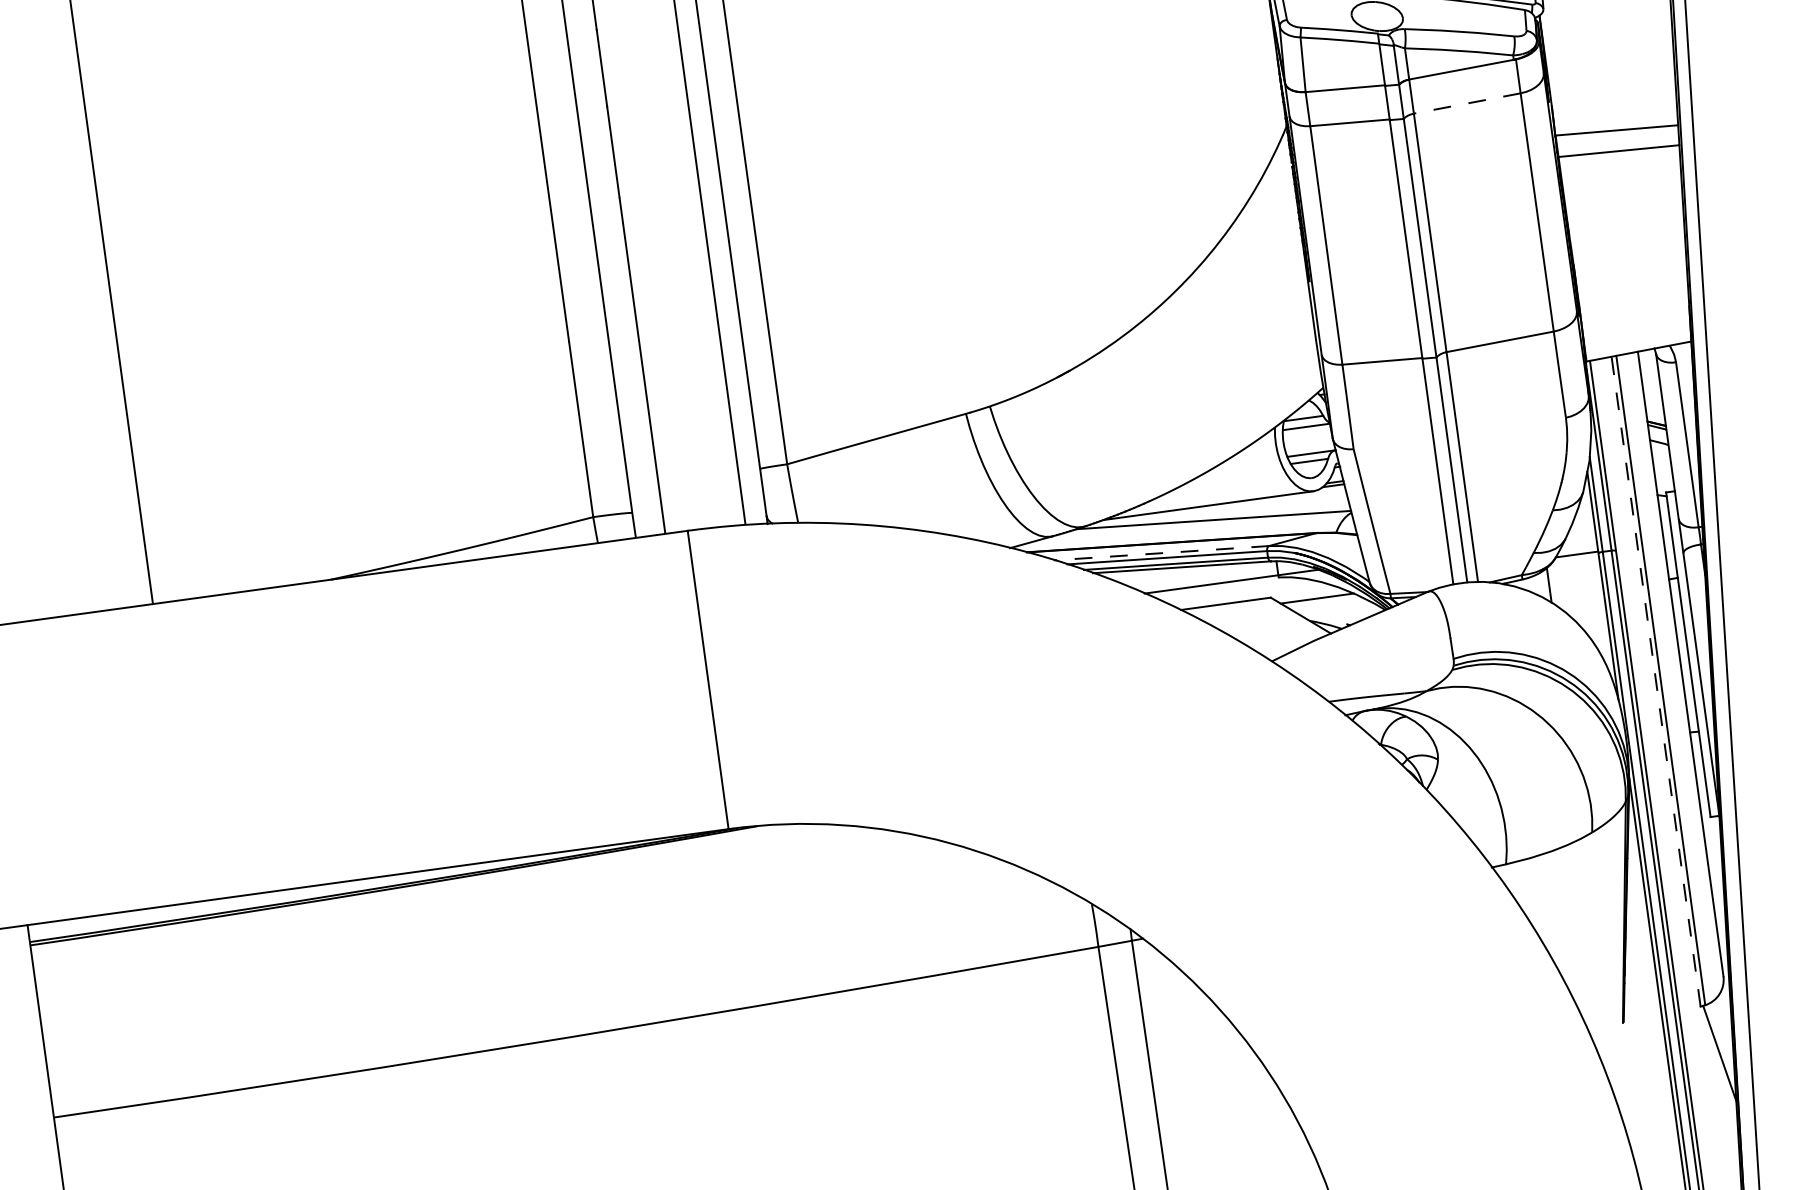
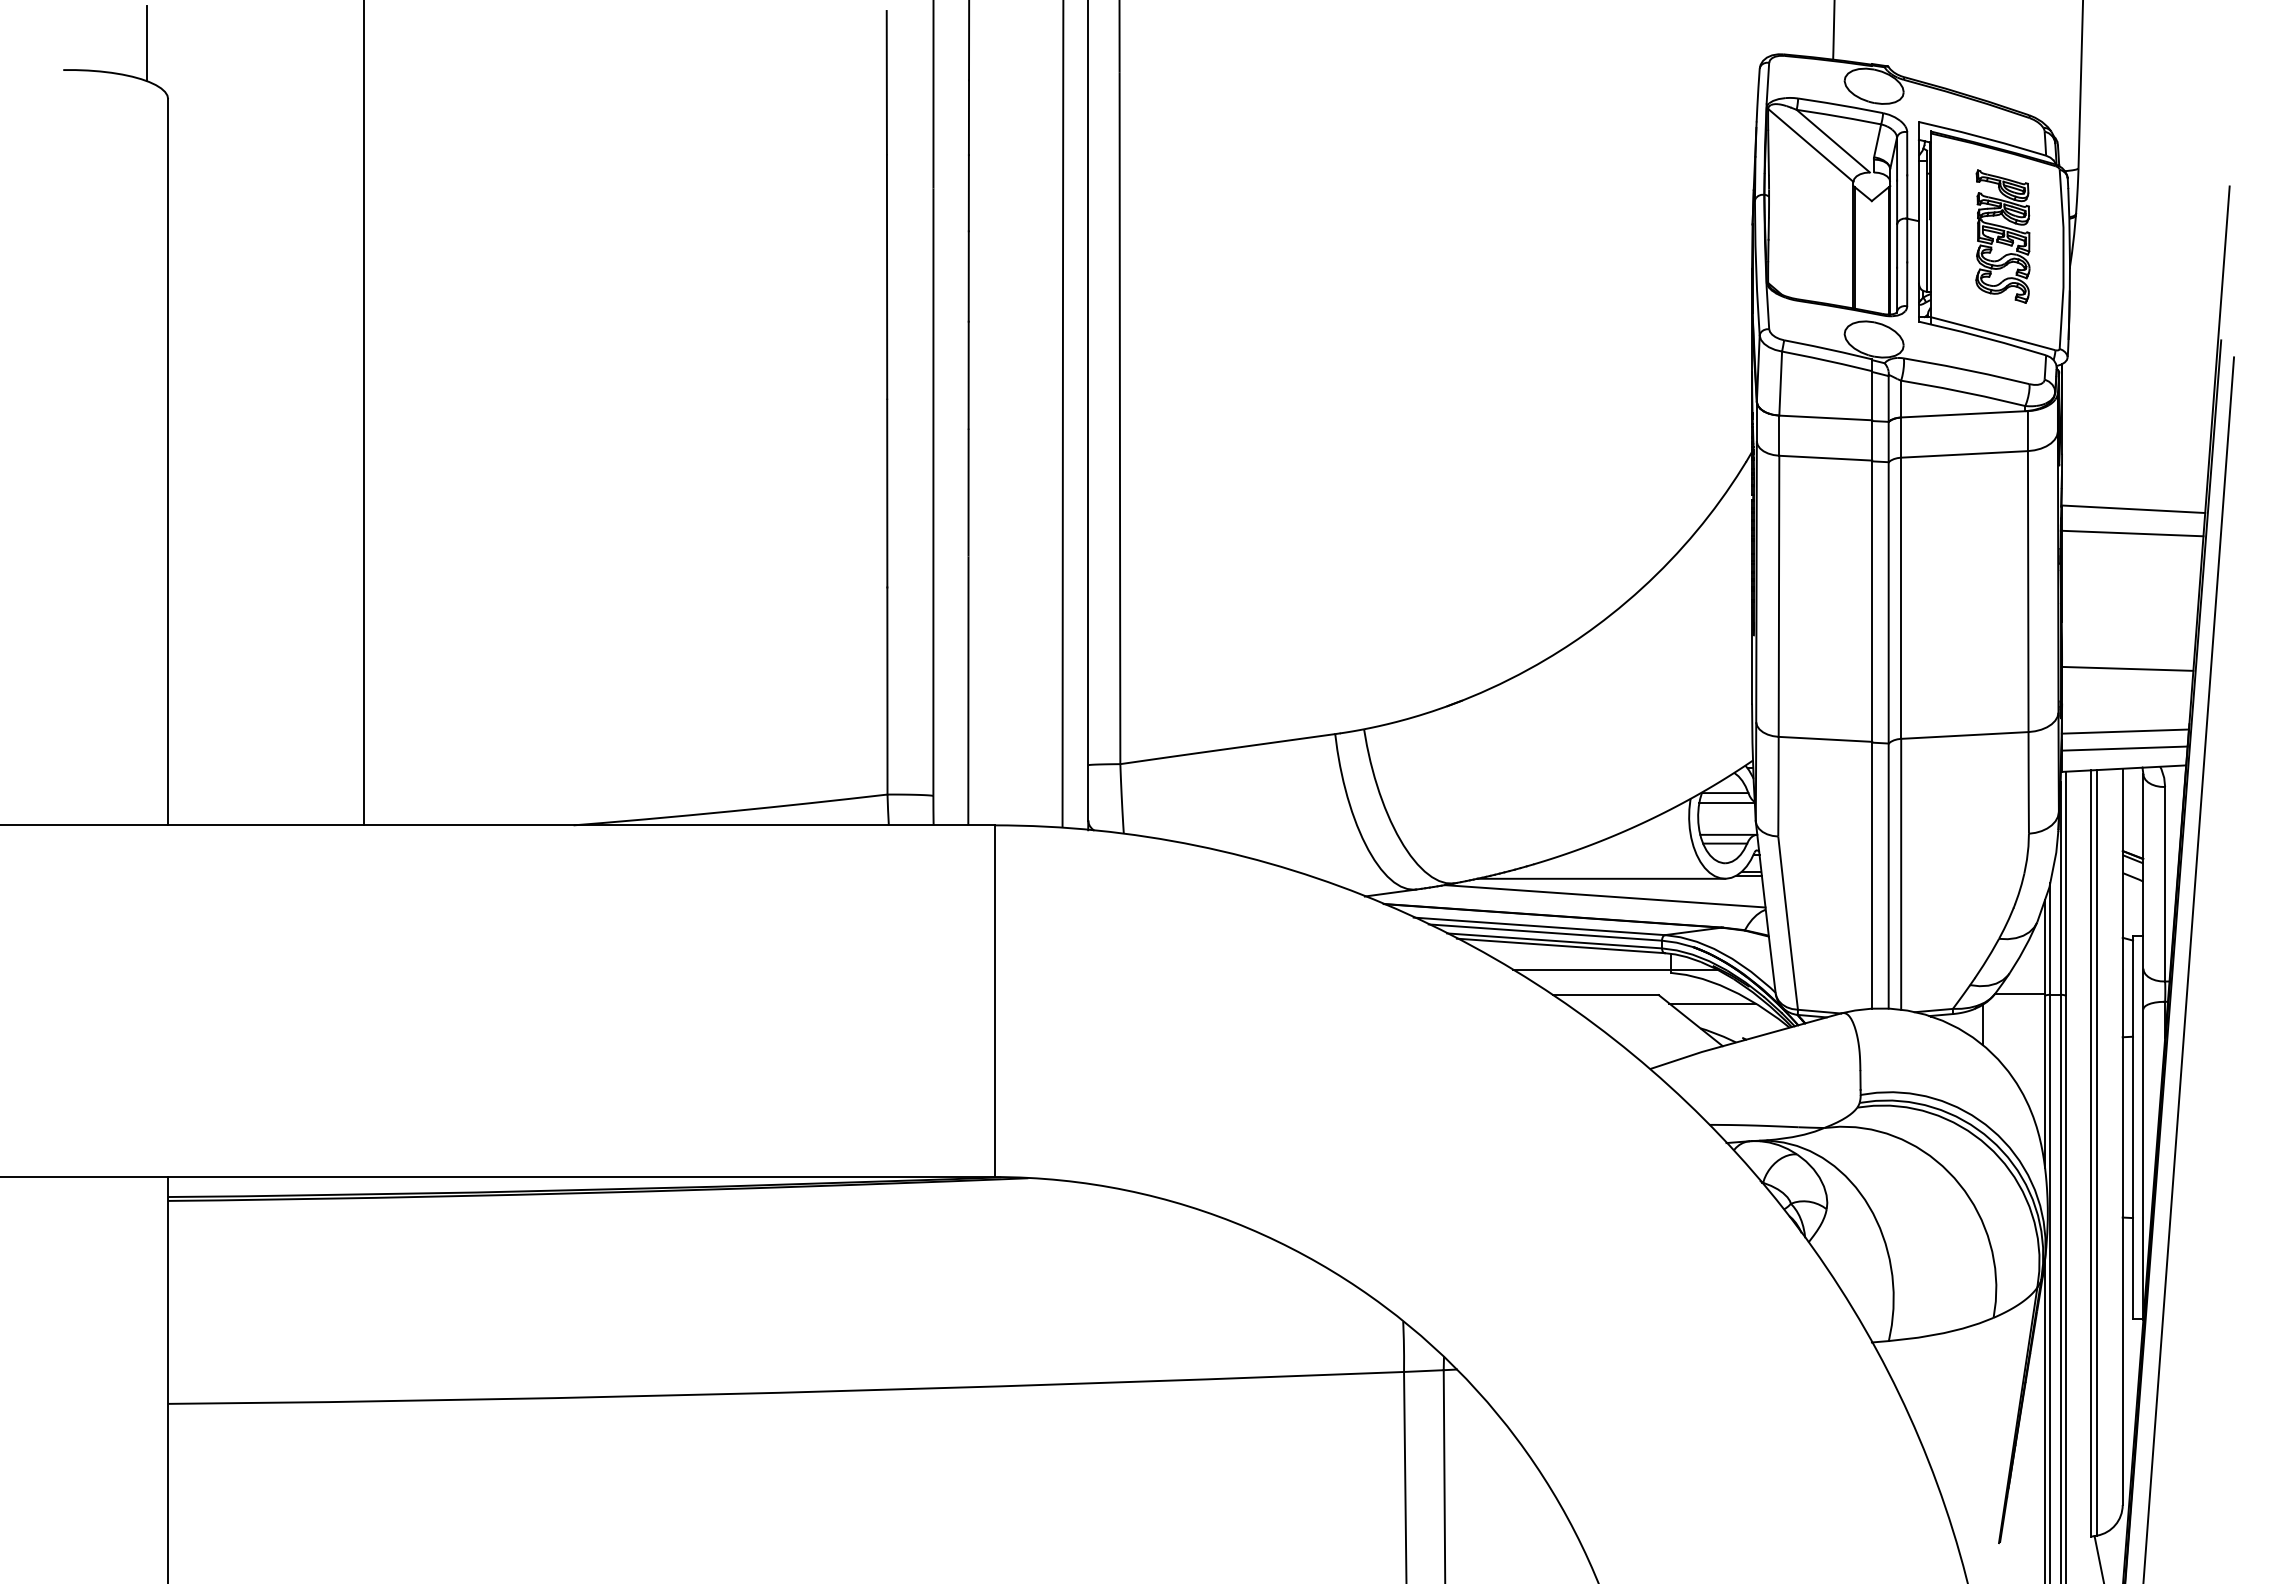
line: (1467, 103) -> (1964, 454), dashed -> solid
line: (1630, 266) -> (2127, 668), added
line: (1635, 319) -> (2124, 731), added
line: (1637, 334) -> (2124, 748), added
line: (1160, 553) -> (1538, 926), dashed -> solid
line: (1656, 681) -> (2091, 1153), dashed -> solid

